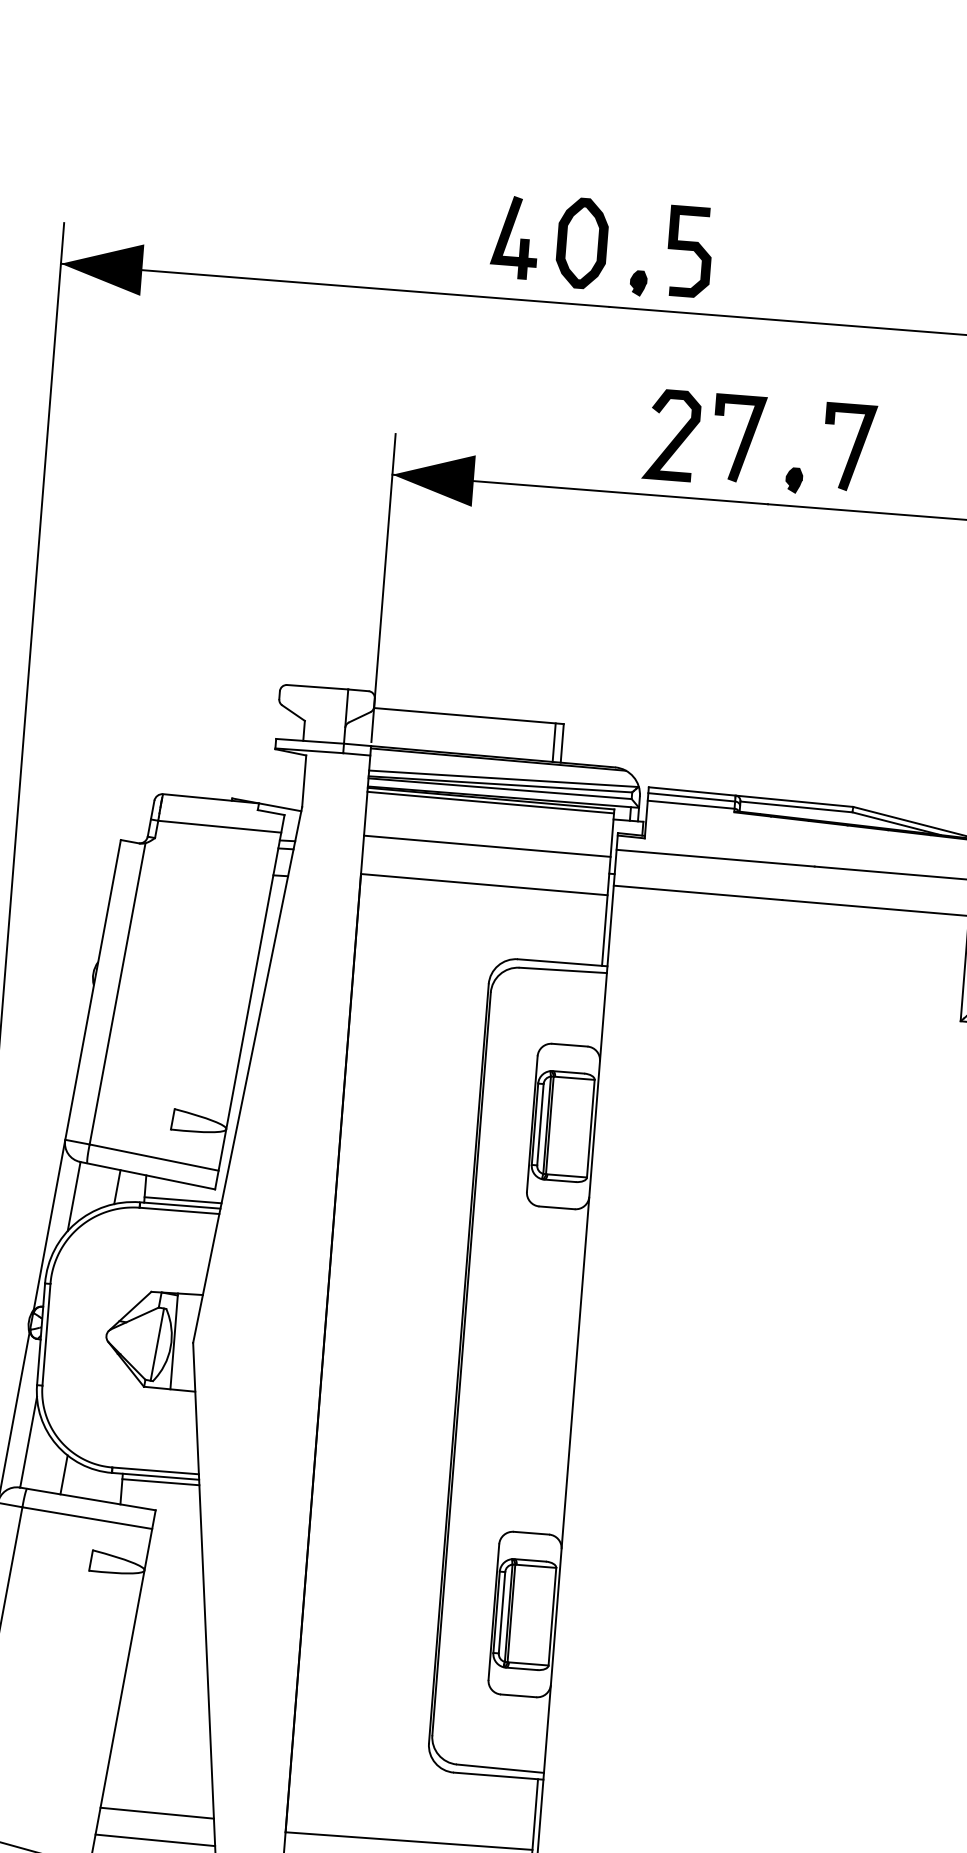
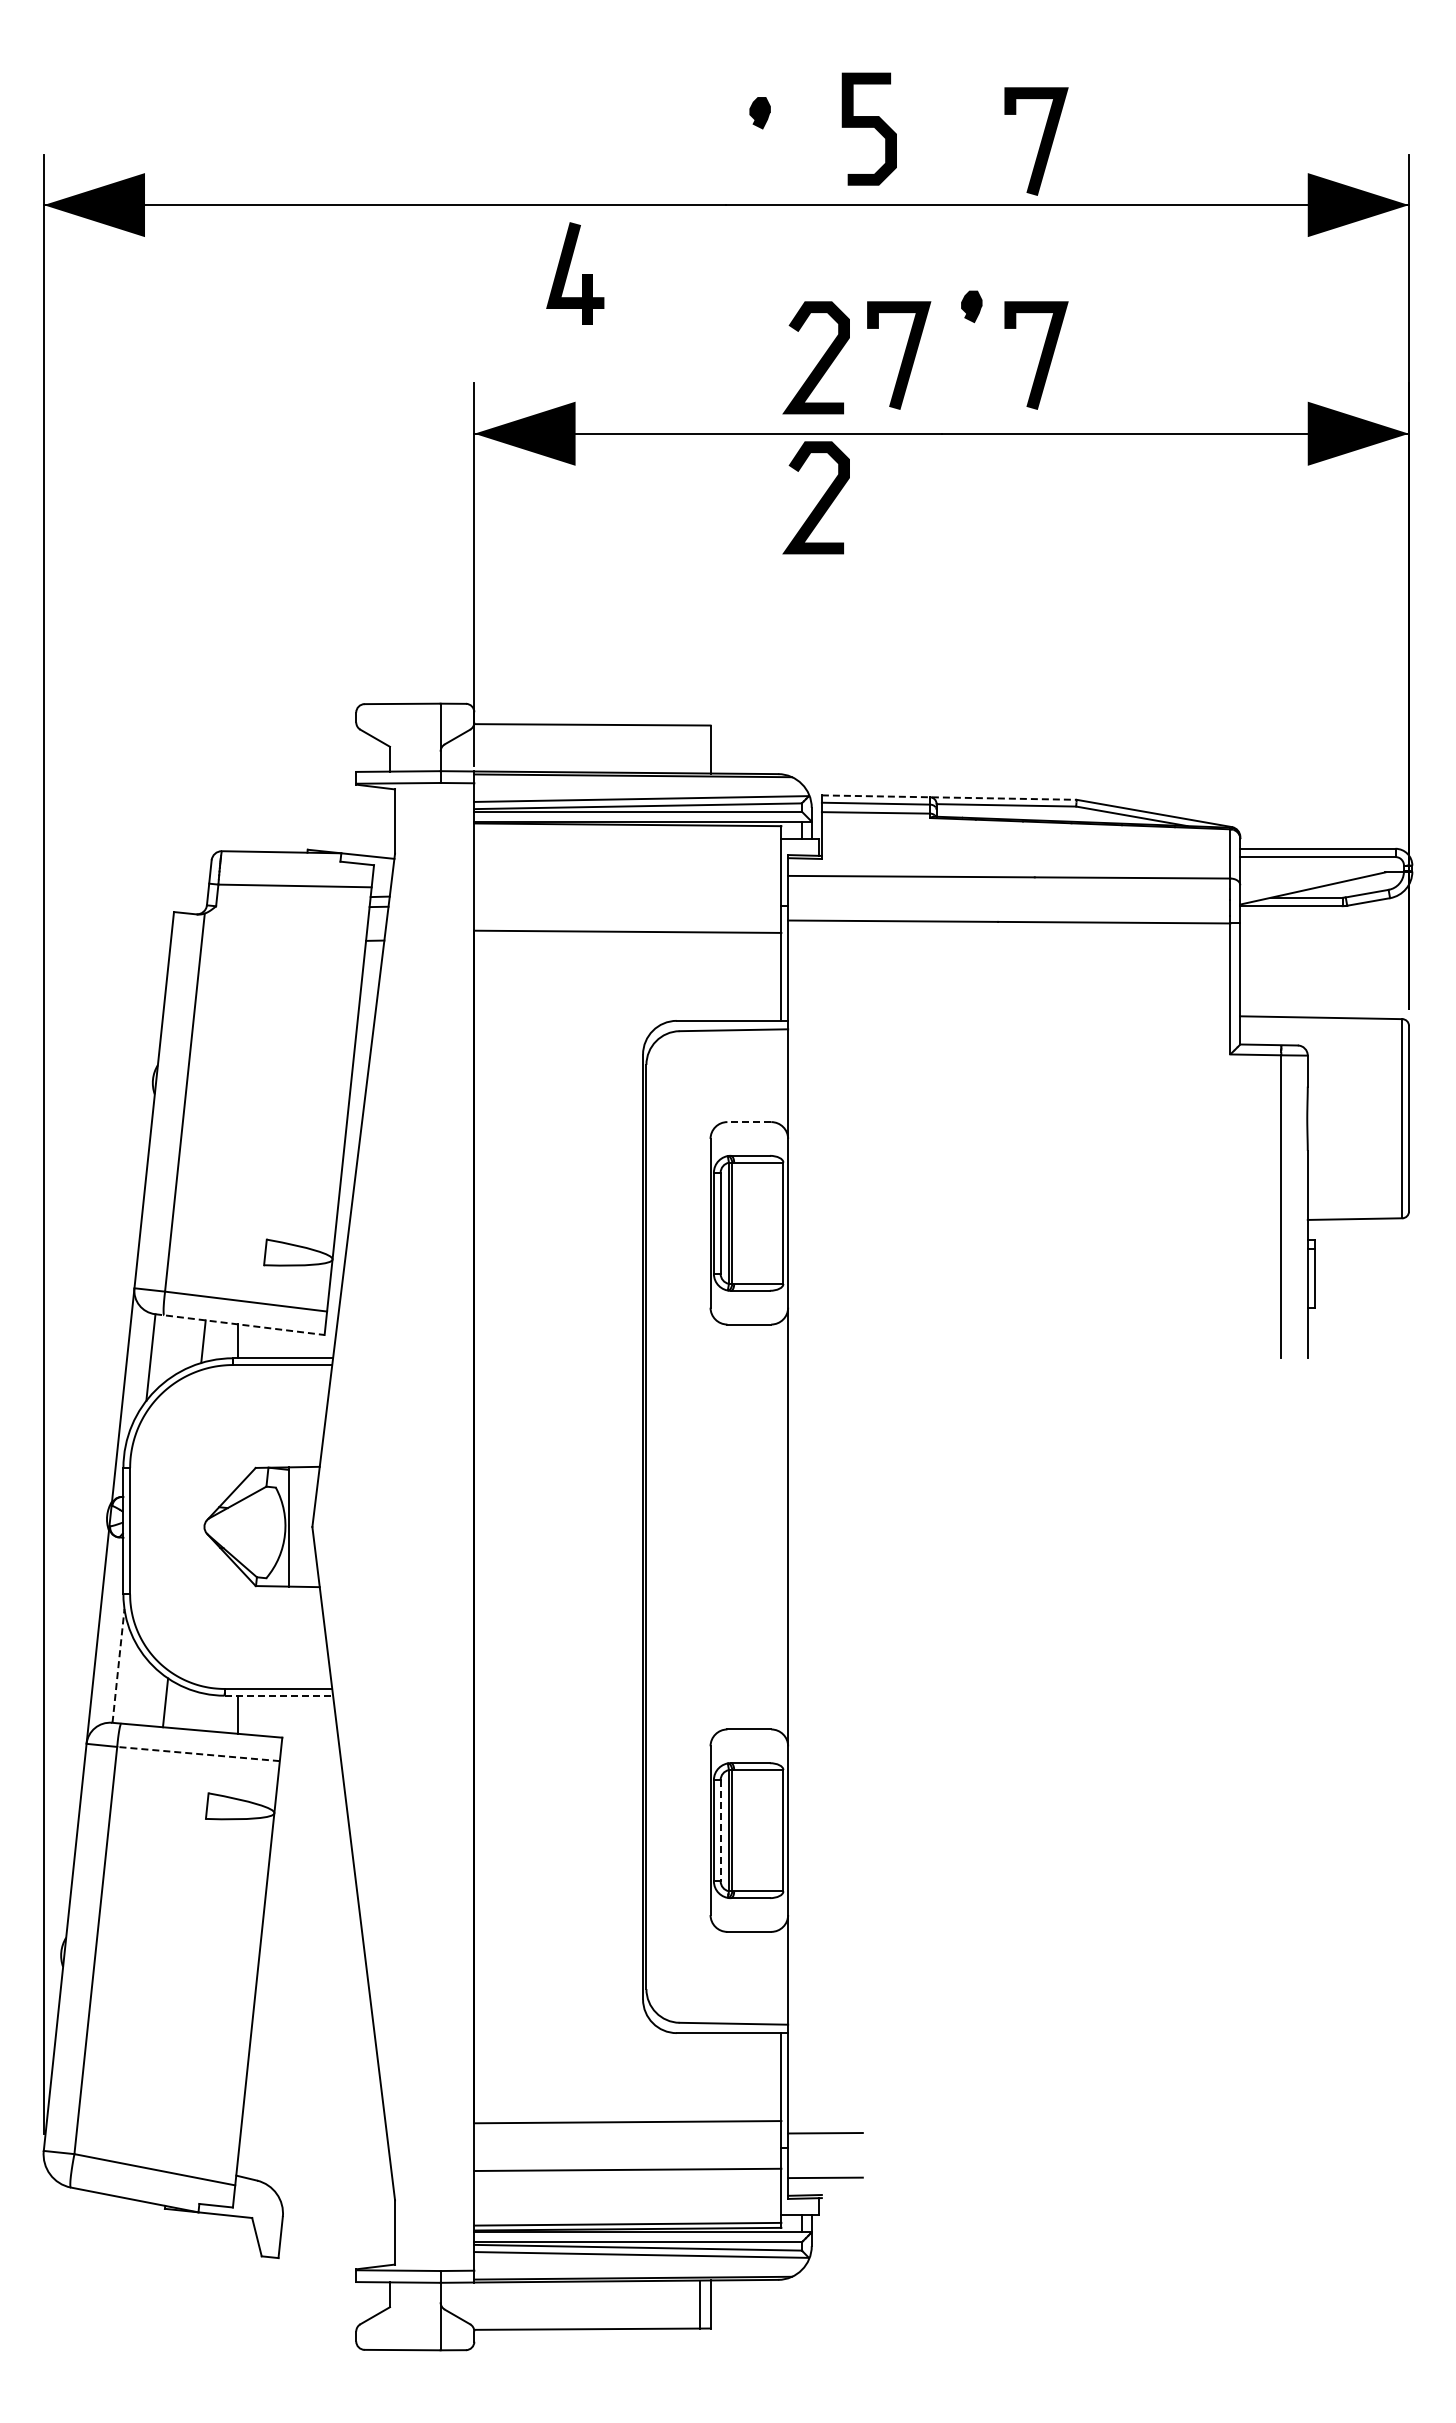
part: (509, 236) -> (568, 272), moved
part: (582, 242) -> (686, 128), removed
curve: (689, 250) -> (868, 127), moved
line: (865, 276) -> (1040, 142), added
part: (638, 283) -> (759, 113), moved
part: (793, 480) -> (971, 306), moved
curve: (665, 550) -> (819, 500), added
line: (554, 742) -> (700, 749), removed
line: (751, 797) -> (949, 797), solid -> dashed
line: (490, 802) -> (627, 829), removed
line: (487, 846) -> (627, 884), removed
line: (569, 1045) -> (749, 1122), solid -> dashed
line: (148, 1175) -> (240, 1324), solid -> dashed
line: (182, 1200) -> (285, 1351), removed
line: (157, 1344) -> (268, 1532), removed
line: (28, 1441) -> (118, 1665), solid -> dashed
line: (156, 1476) -> (279, 1695), solid -> dashed
line: (160, 1482) -> (285, 1702), removed
line: (87, 1518) -> (198, 1754), solid -> dashed
line: (501, 1612) -> (720, 1830), solid -> dashed
line: (157, 1812) -> (313, 2111), removed
line: (154, 1839) -> (313, 2145), removed

